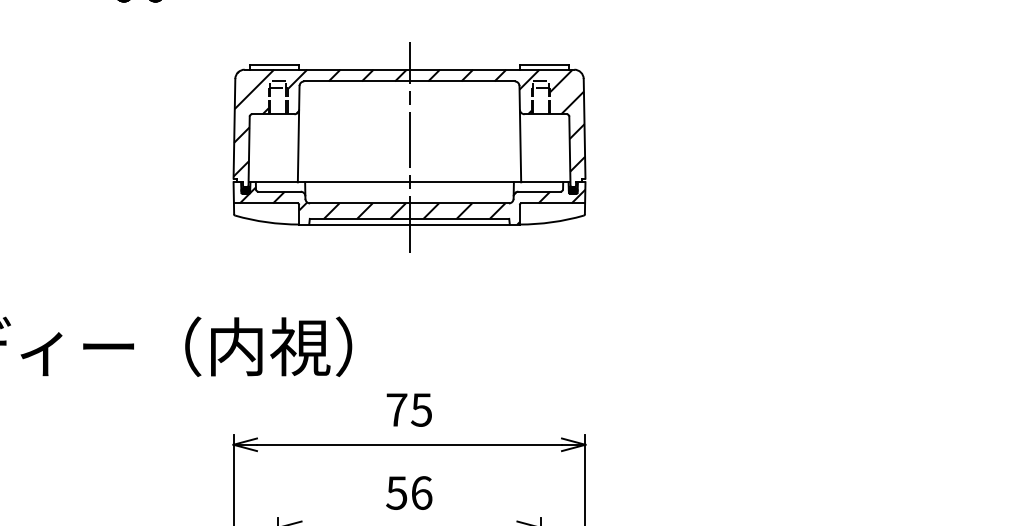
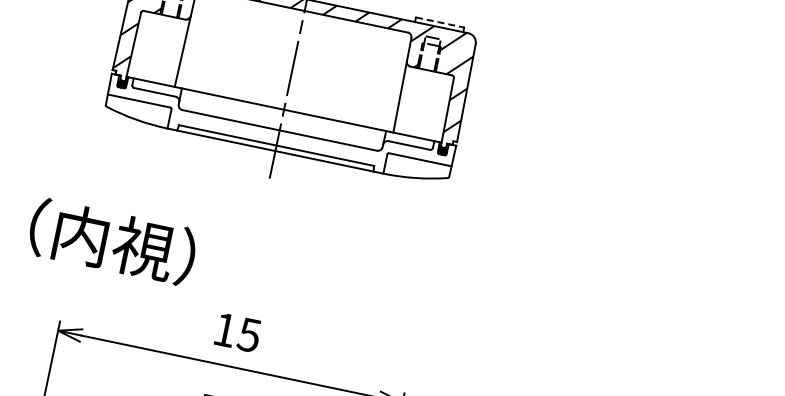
line: (544, 65) -> (440, 23), solid -> dashed
hatch: (412, 205) -> (282, 133), removed
text: (396, 409) -> (224, 329), 75 -> 15

